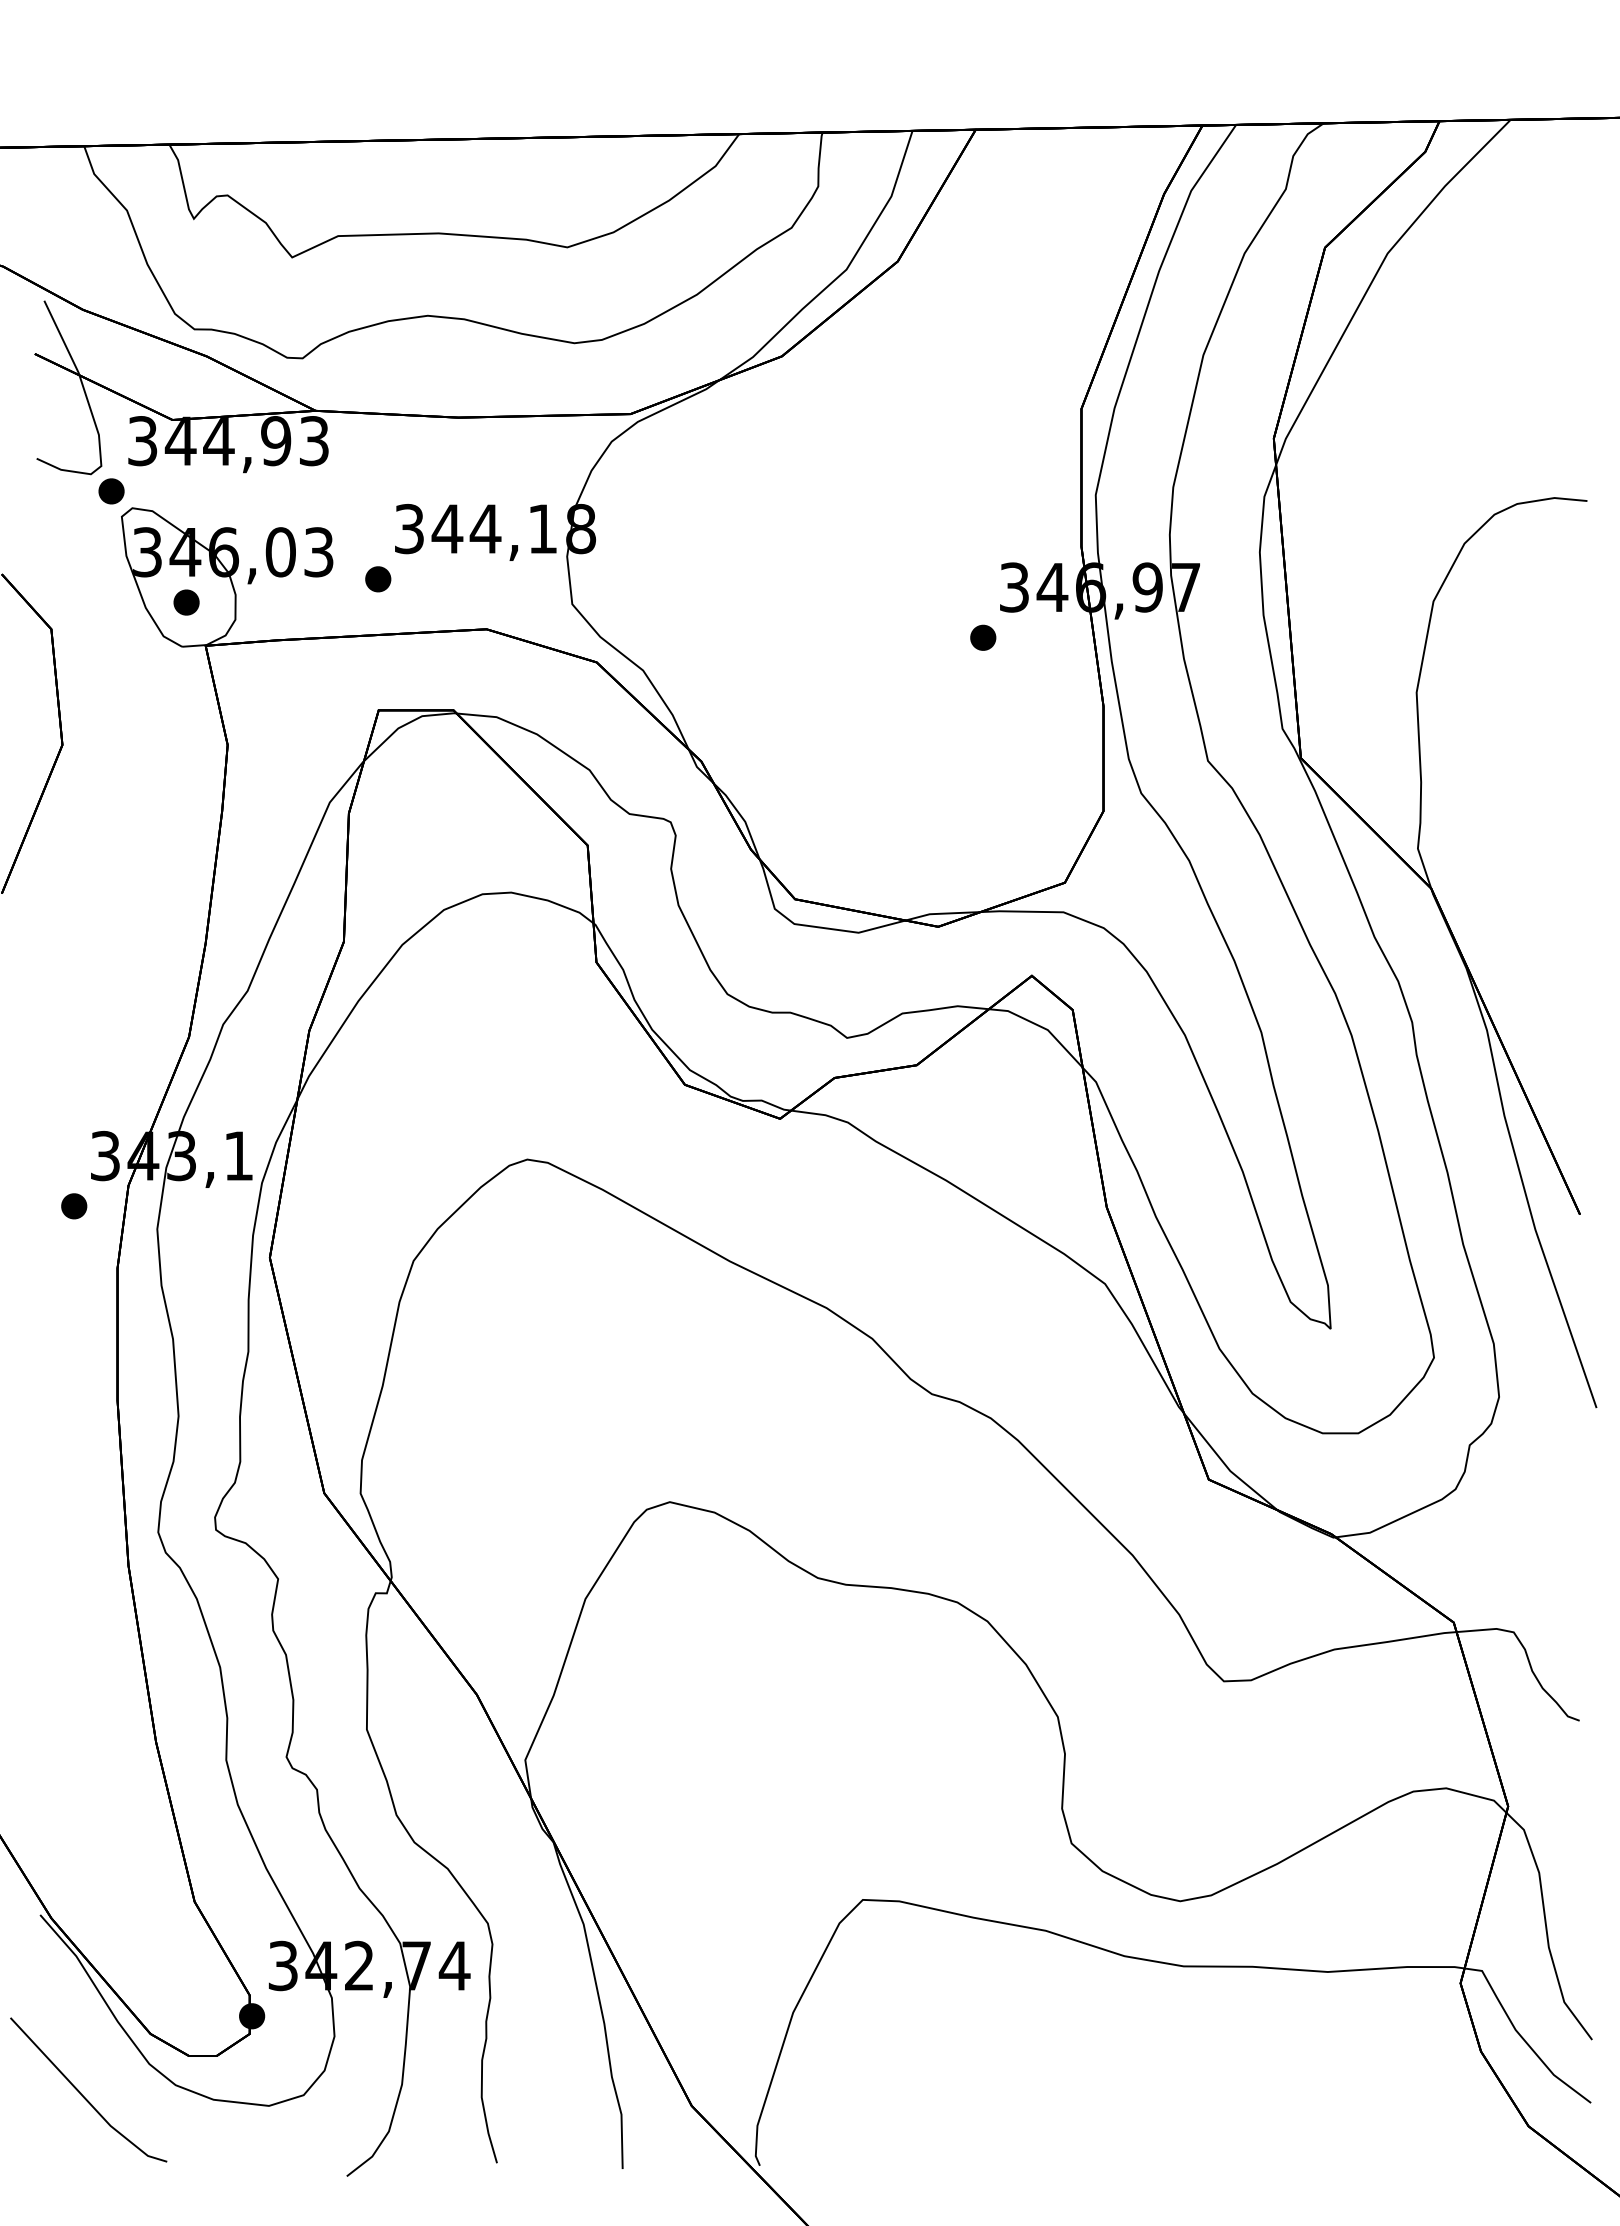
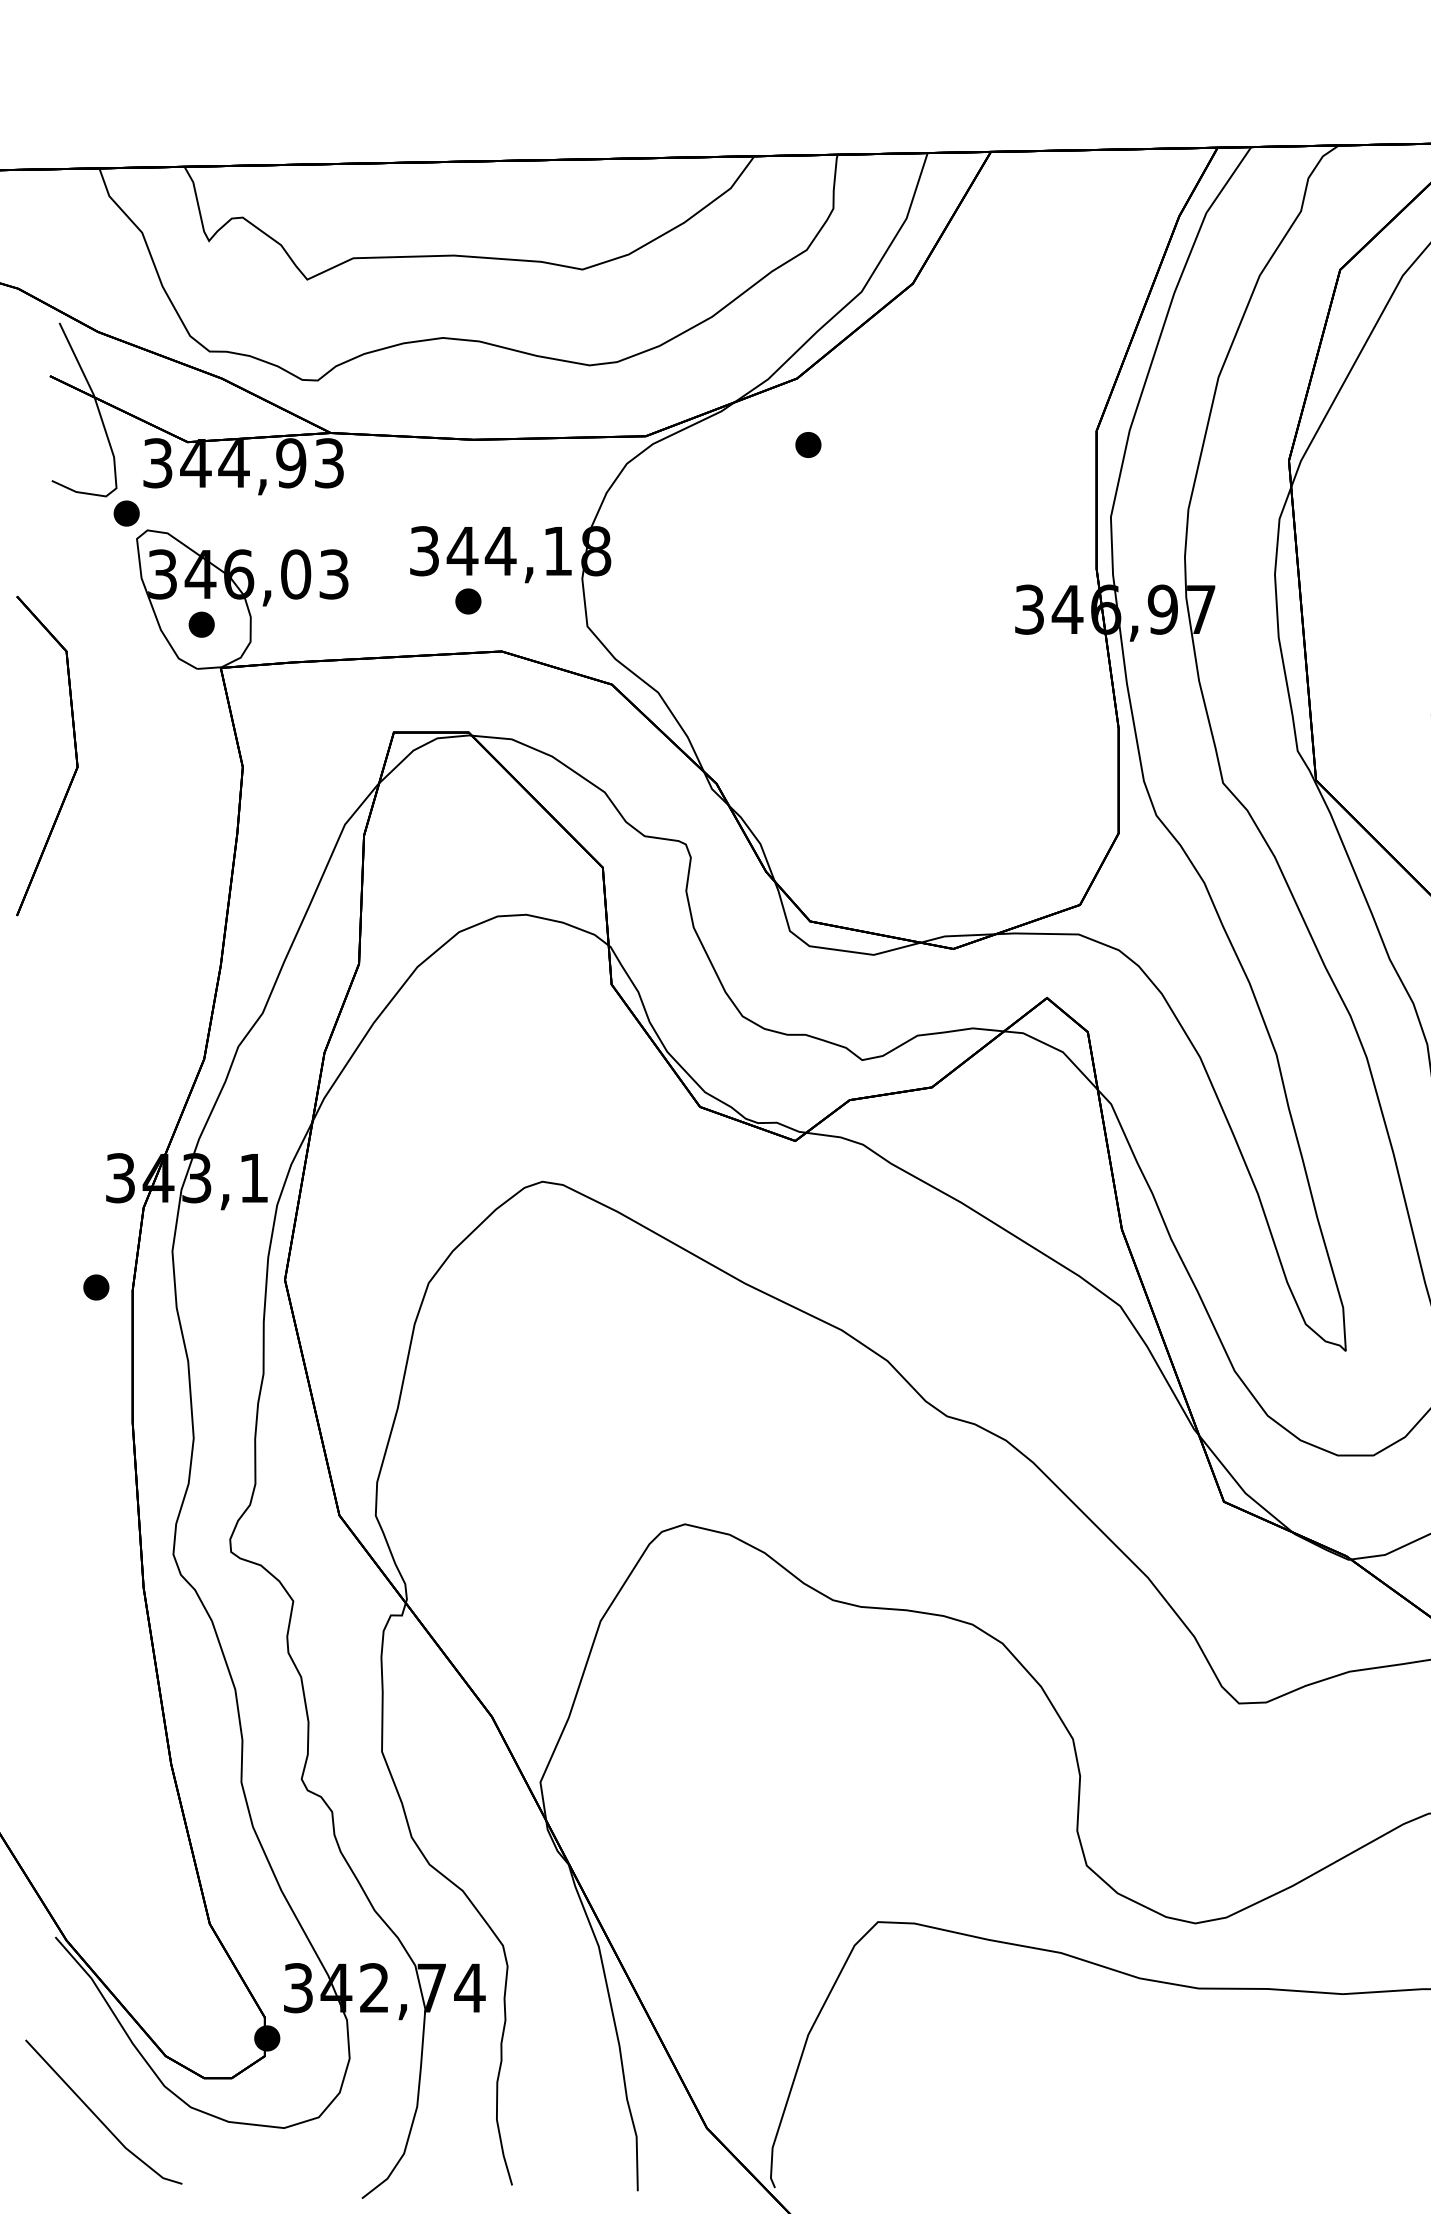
part: (378, 579) -> (468, 601), moved
part: (983, 637) -> (808, 444), moved
part: (74, 1206) -> (96, 1287), moved

